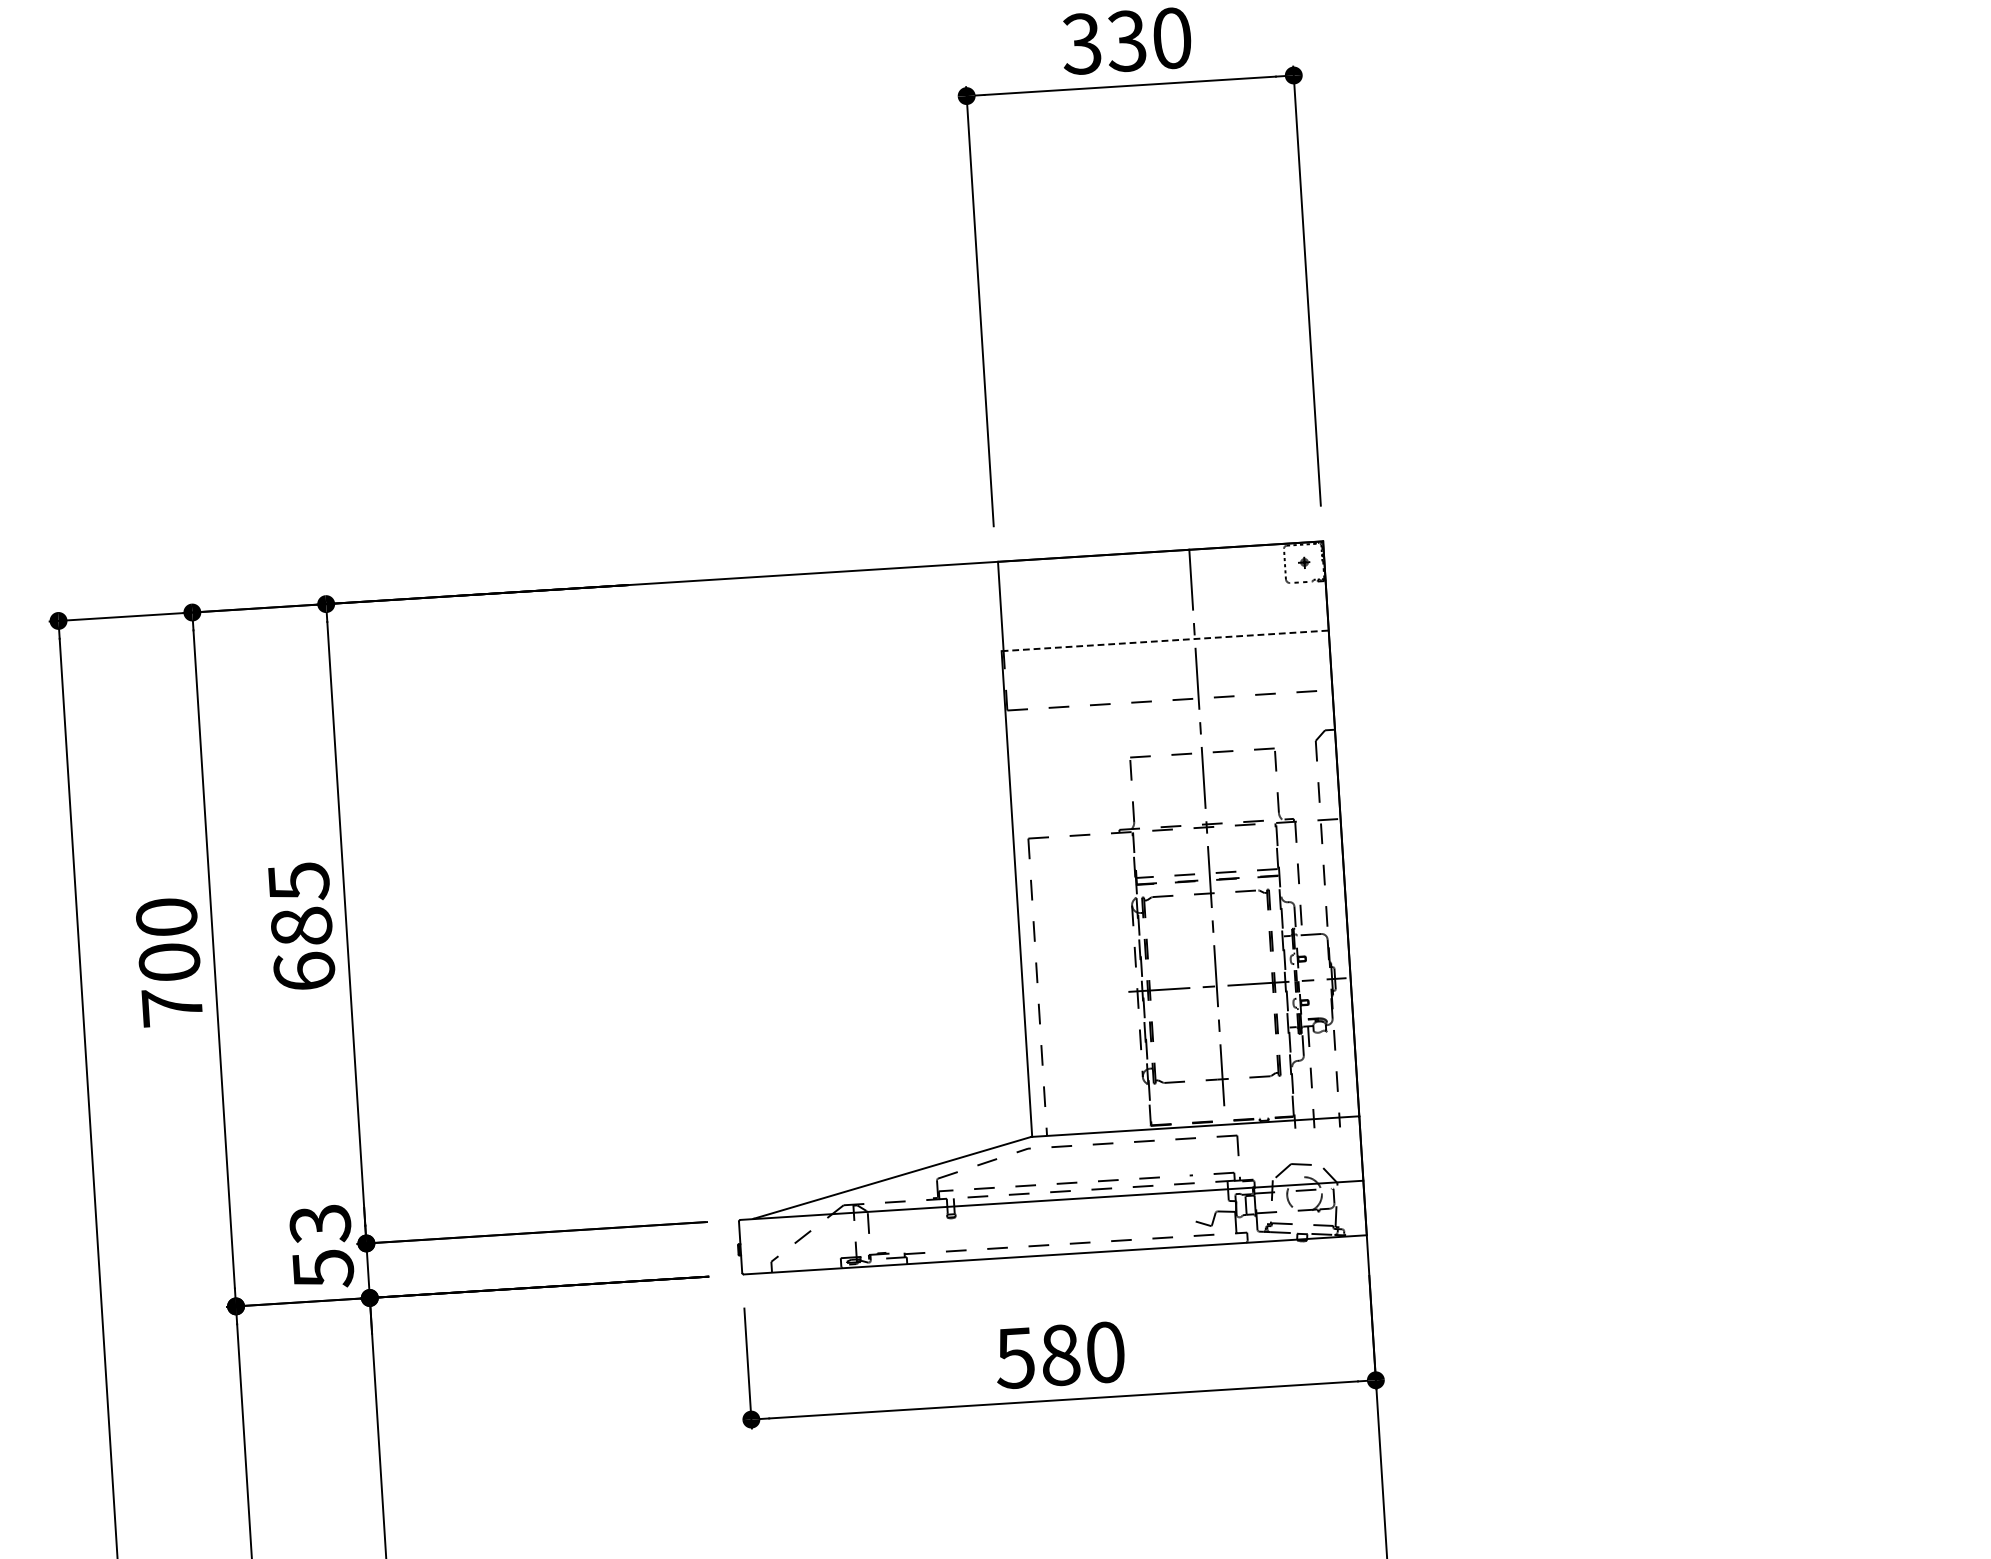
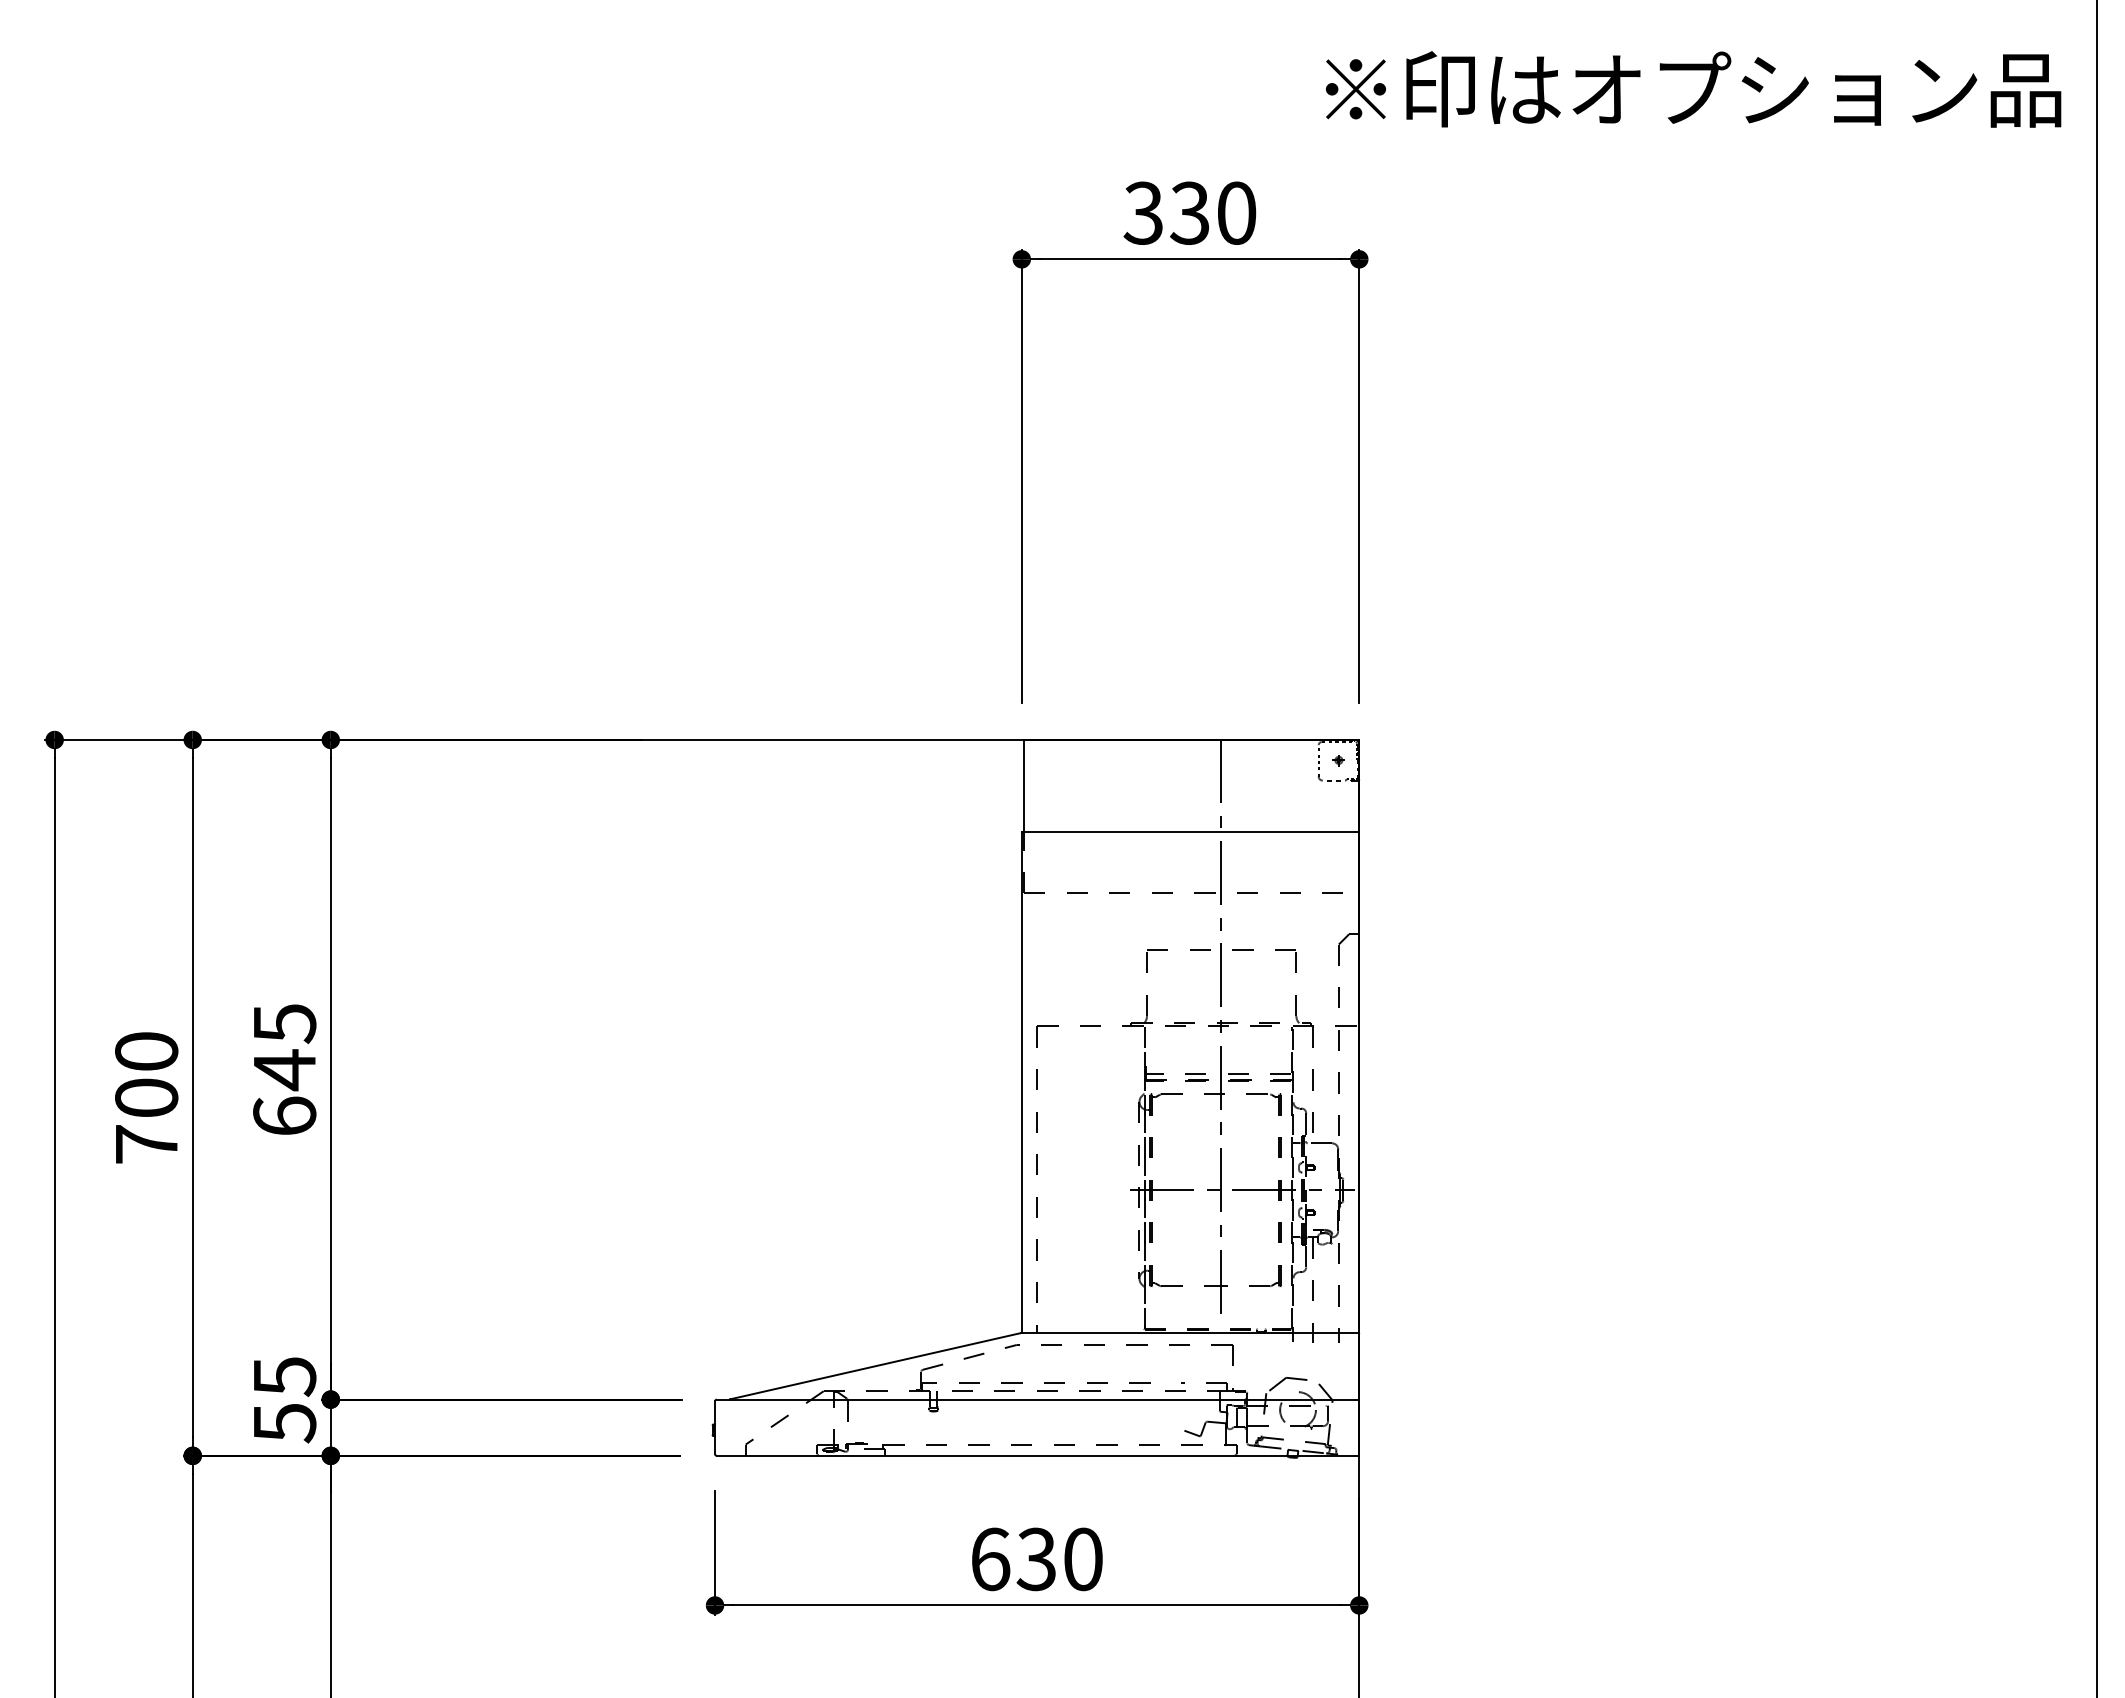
line: (1165, 641) -> (1190, 832), dashed -> solid
text: (301, 927) -> (284, 1070), 685 -> 645
text: (320, 1224) -> (284, 1377), 53 -> 55
text: (1037, 1356) -> (1013, 1559), 580 -> 630

